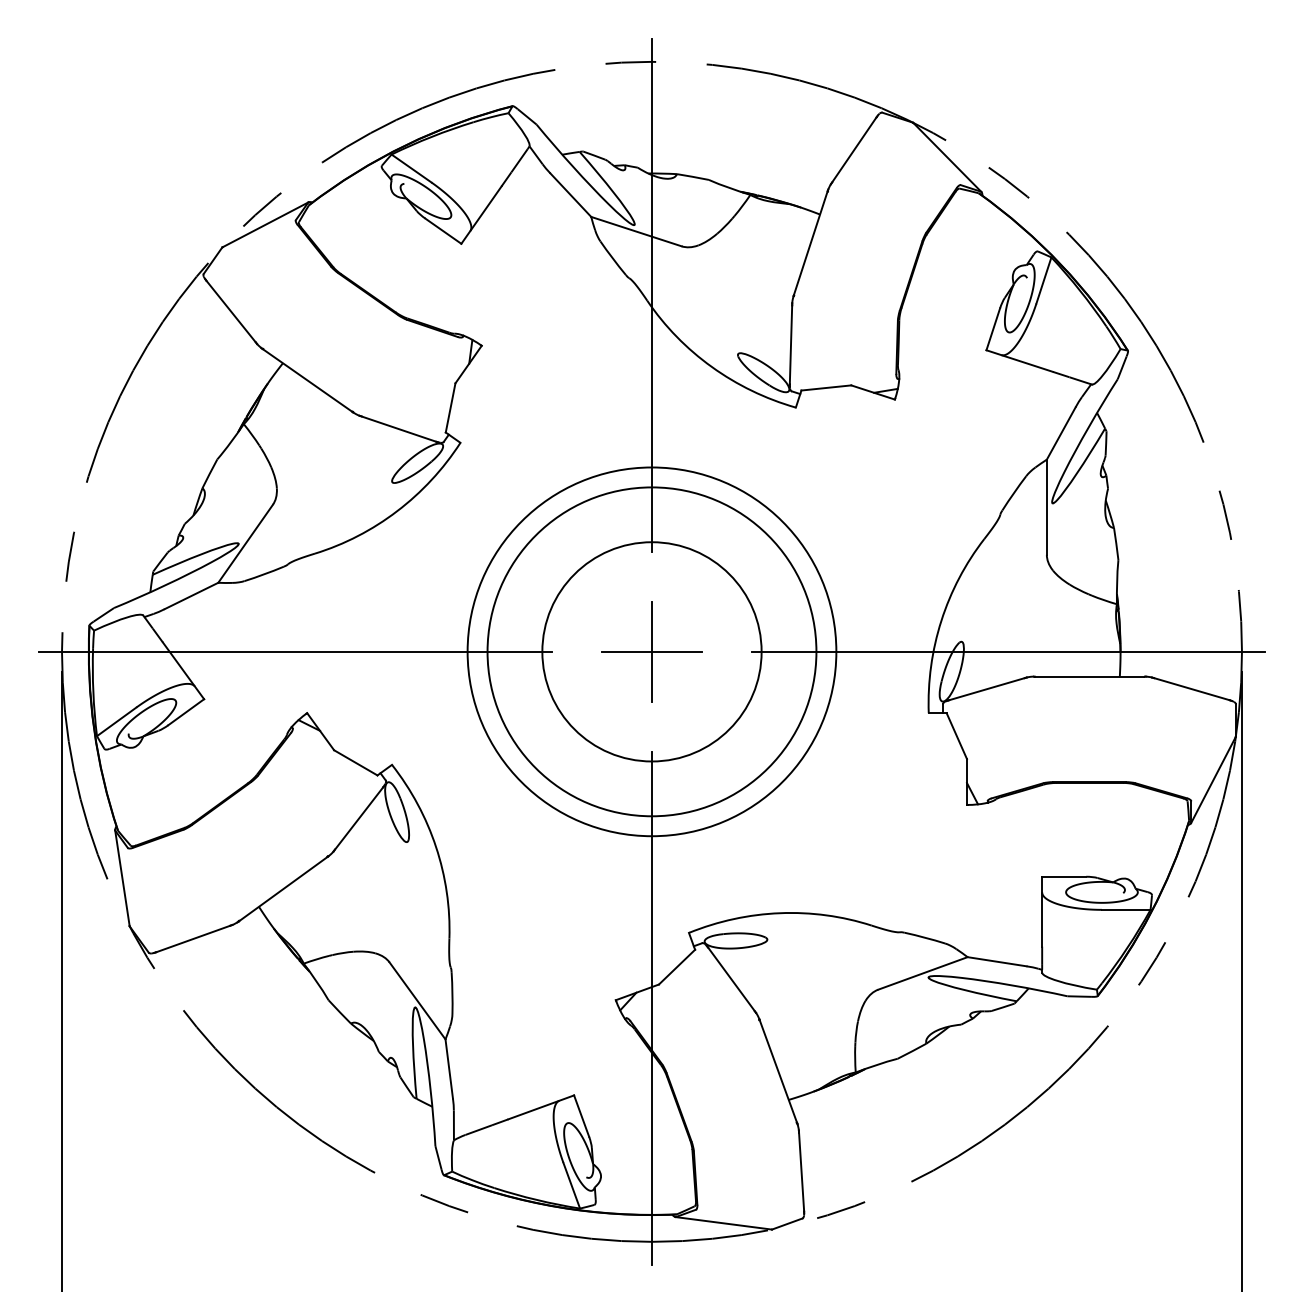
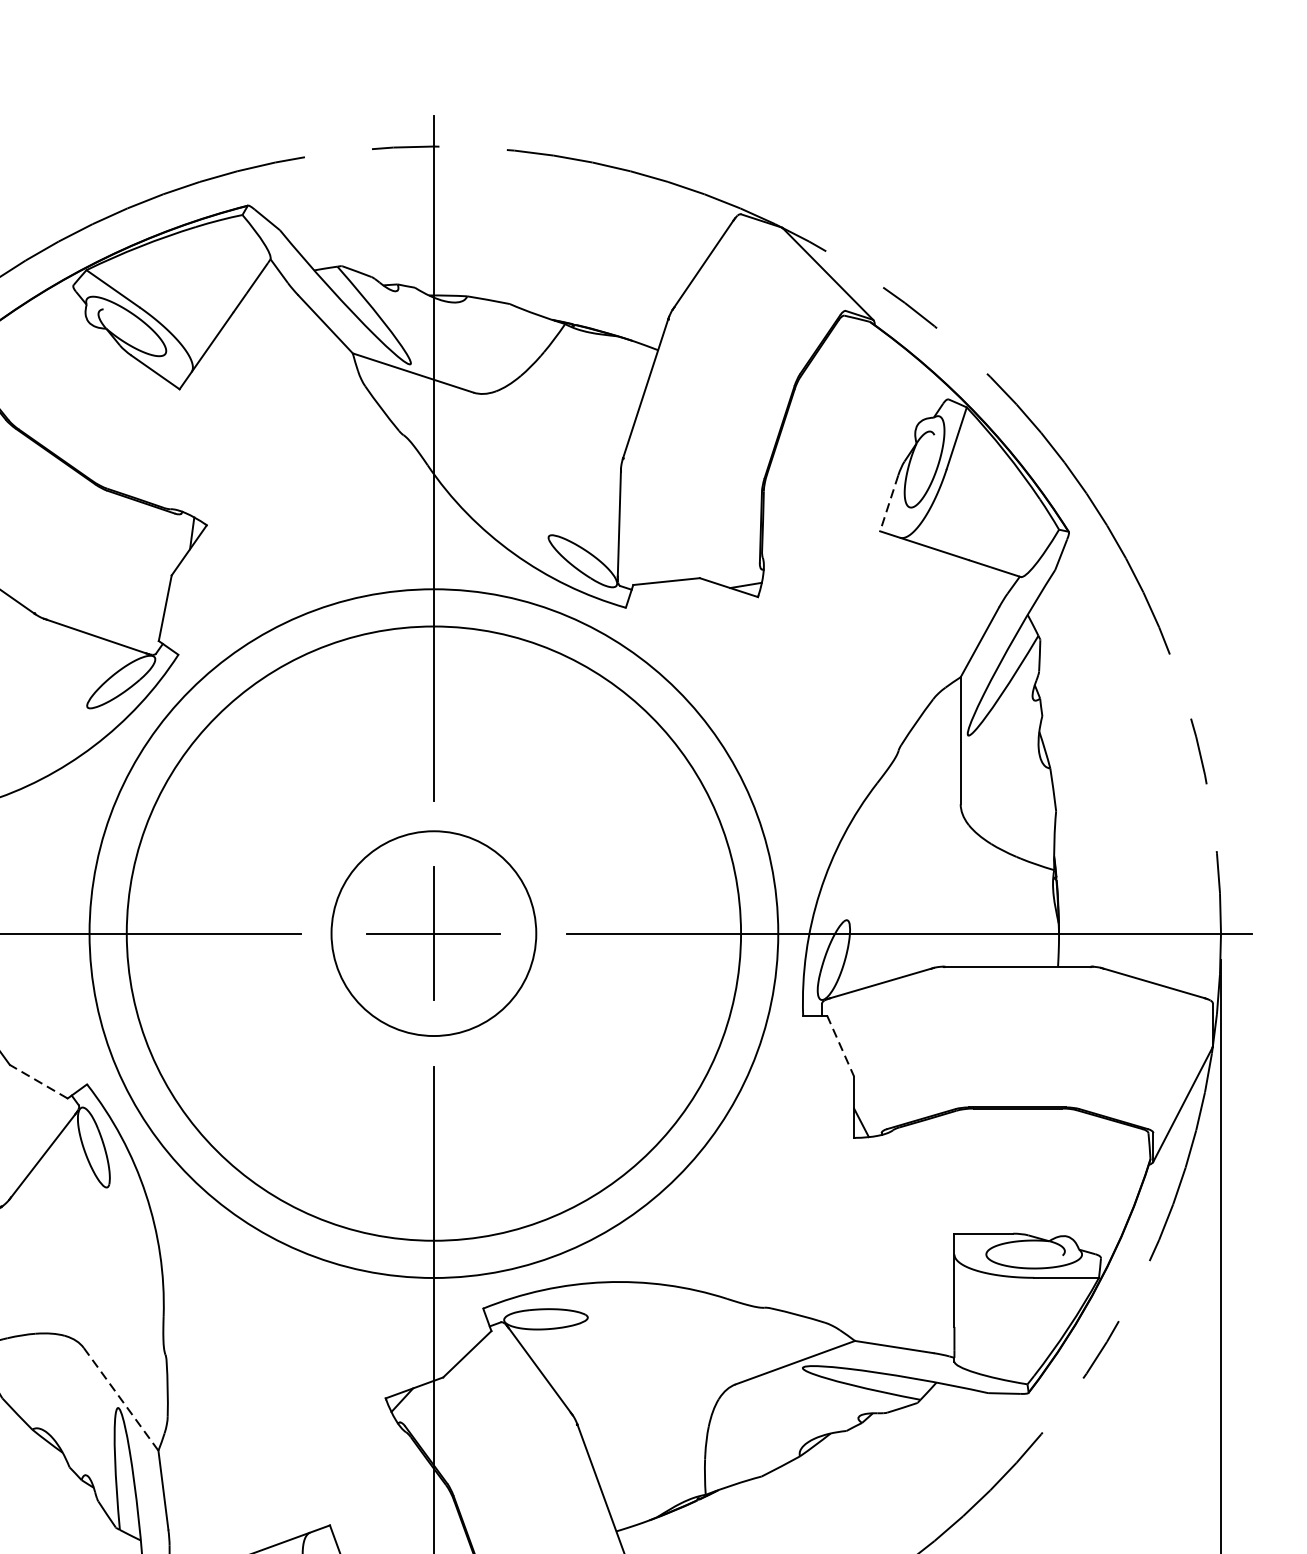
line: (993, 329) -> (889, 503), solid -> dashed
circle: (651, 651) -> (433, 933), size x0.7
circle: (651, 651) -> (433, 933), size x1.4
circle: (651, 651) -> (433, 933), size x1.4
line: (957, 736) -> (841, 1046), solid -> dashed
line: (355, 762) -> (38, 1081), solid -> dashed
line: (417, 1000) -> (121, 1398), solid -> dashed

